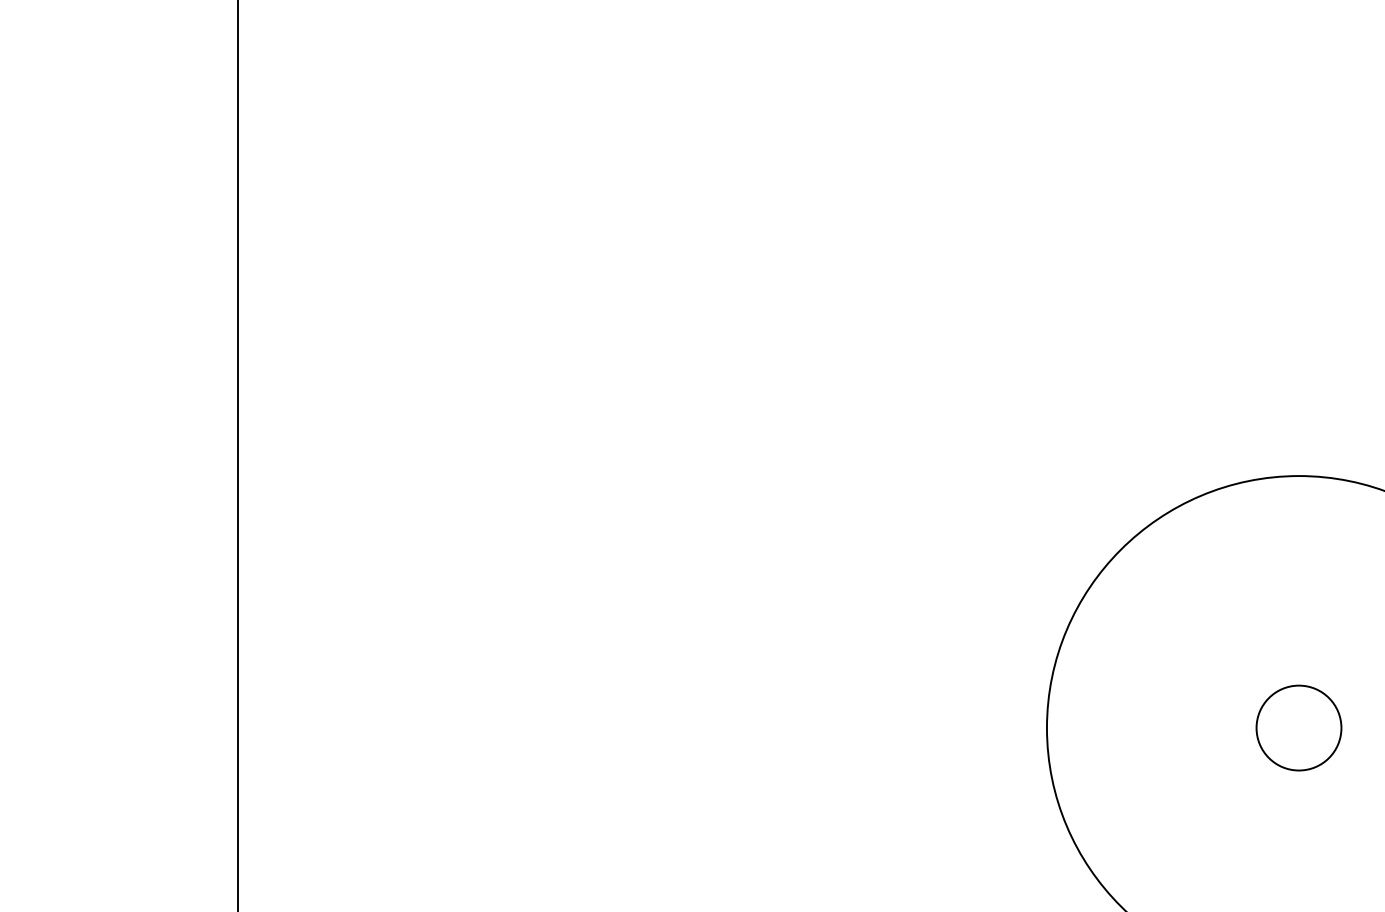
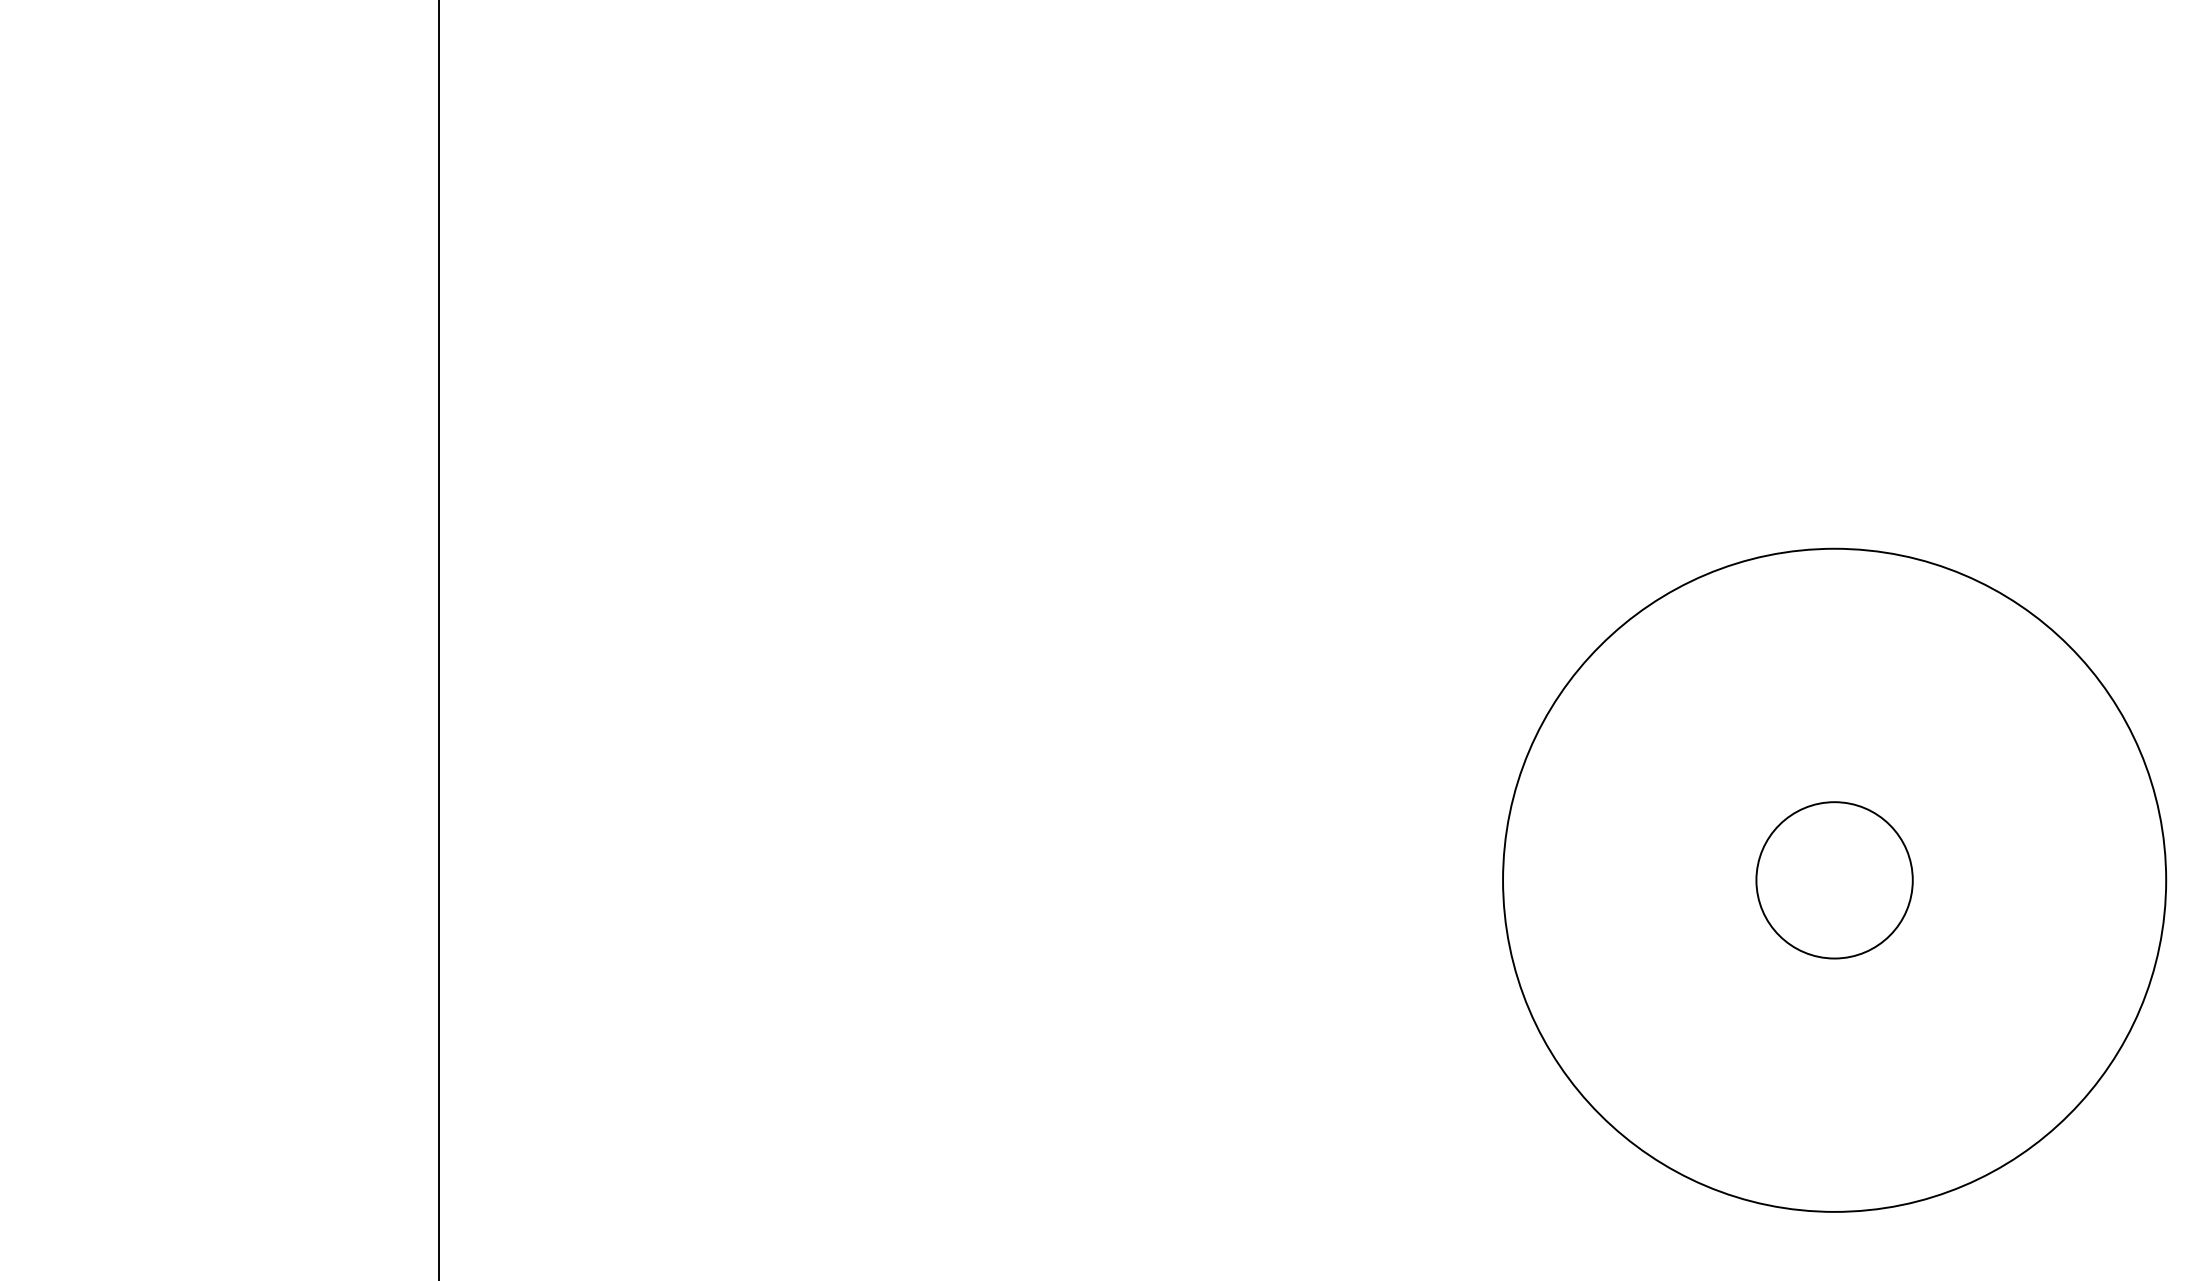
circle: (1298, 728) -> (1834, 880), size x1.4

